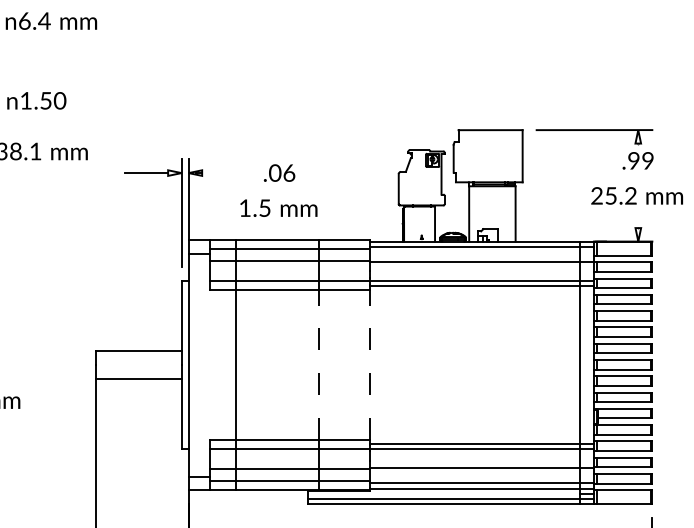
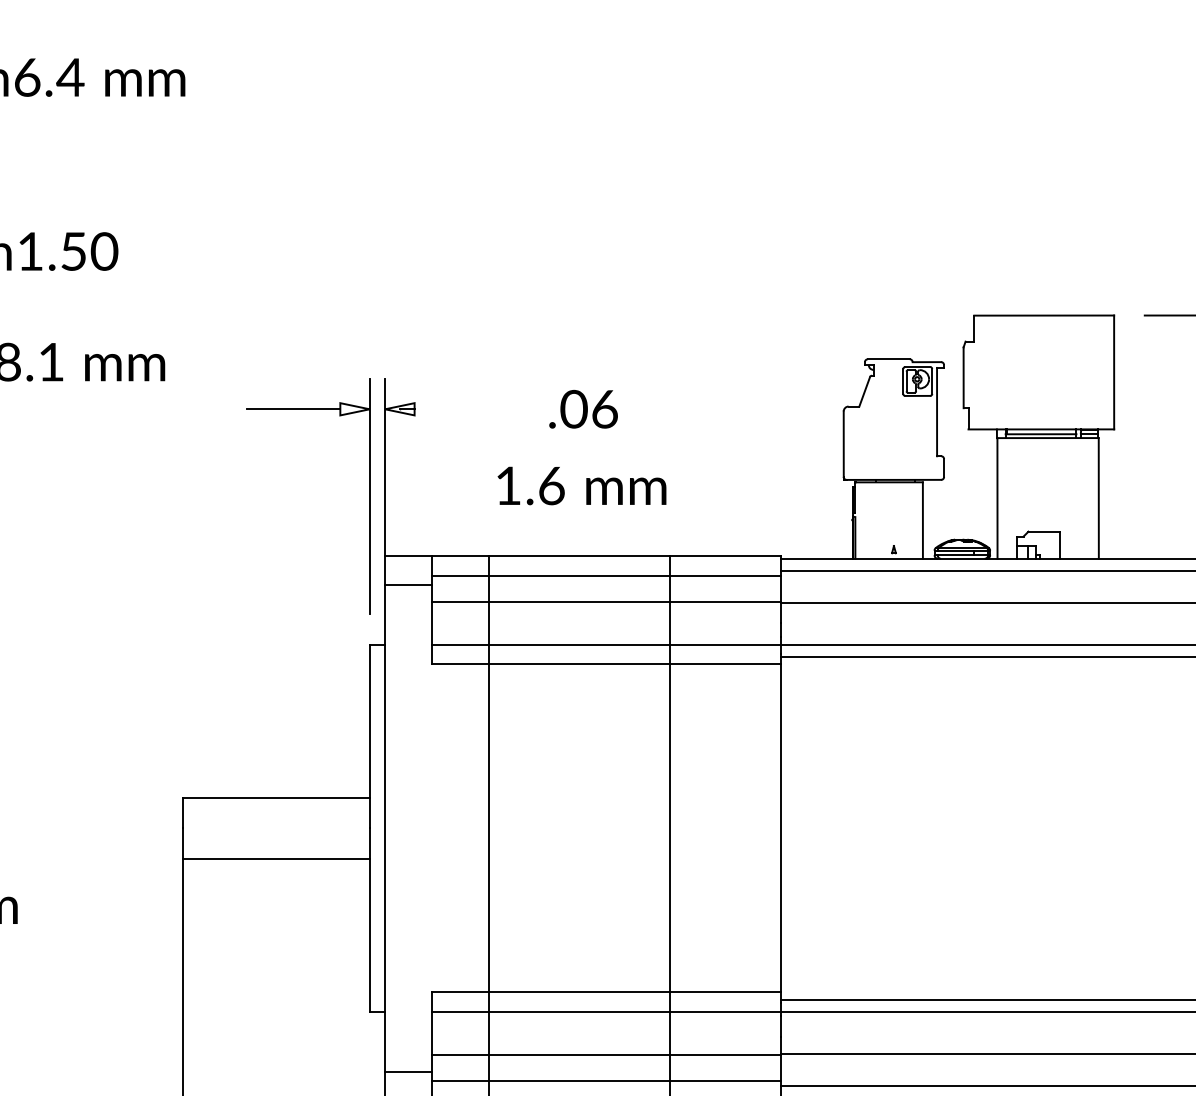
text: (264, 207) -> (550, 484), 1.5 -> 1.6
line: (319, 364) -> (670, 827), dashed -> solid
line: (369, 364) -> (779, 827), dashed -> solid

